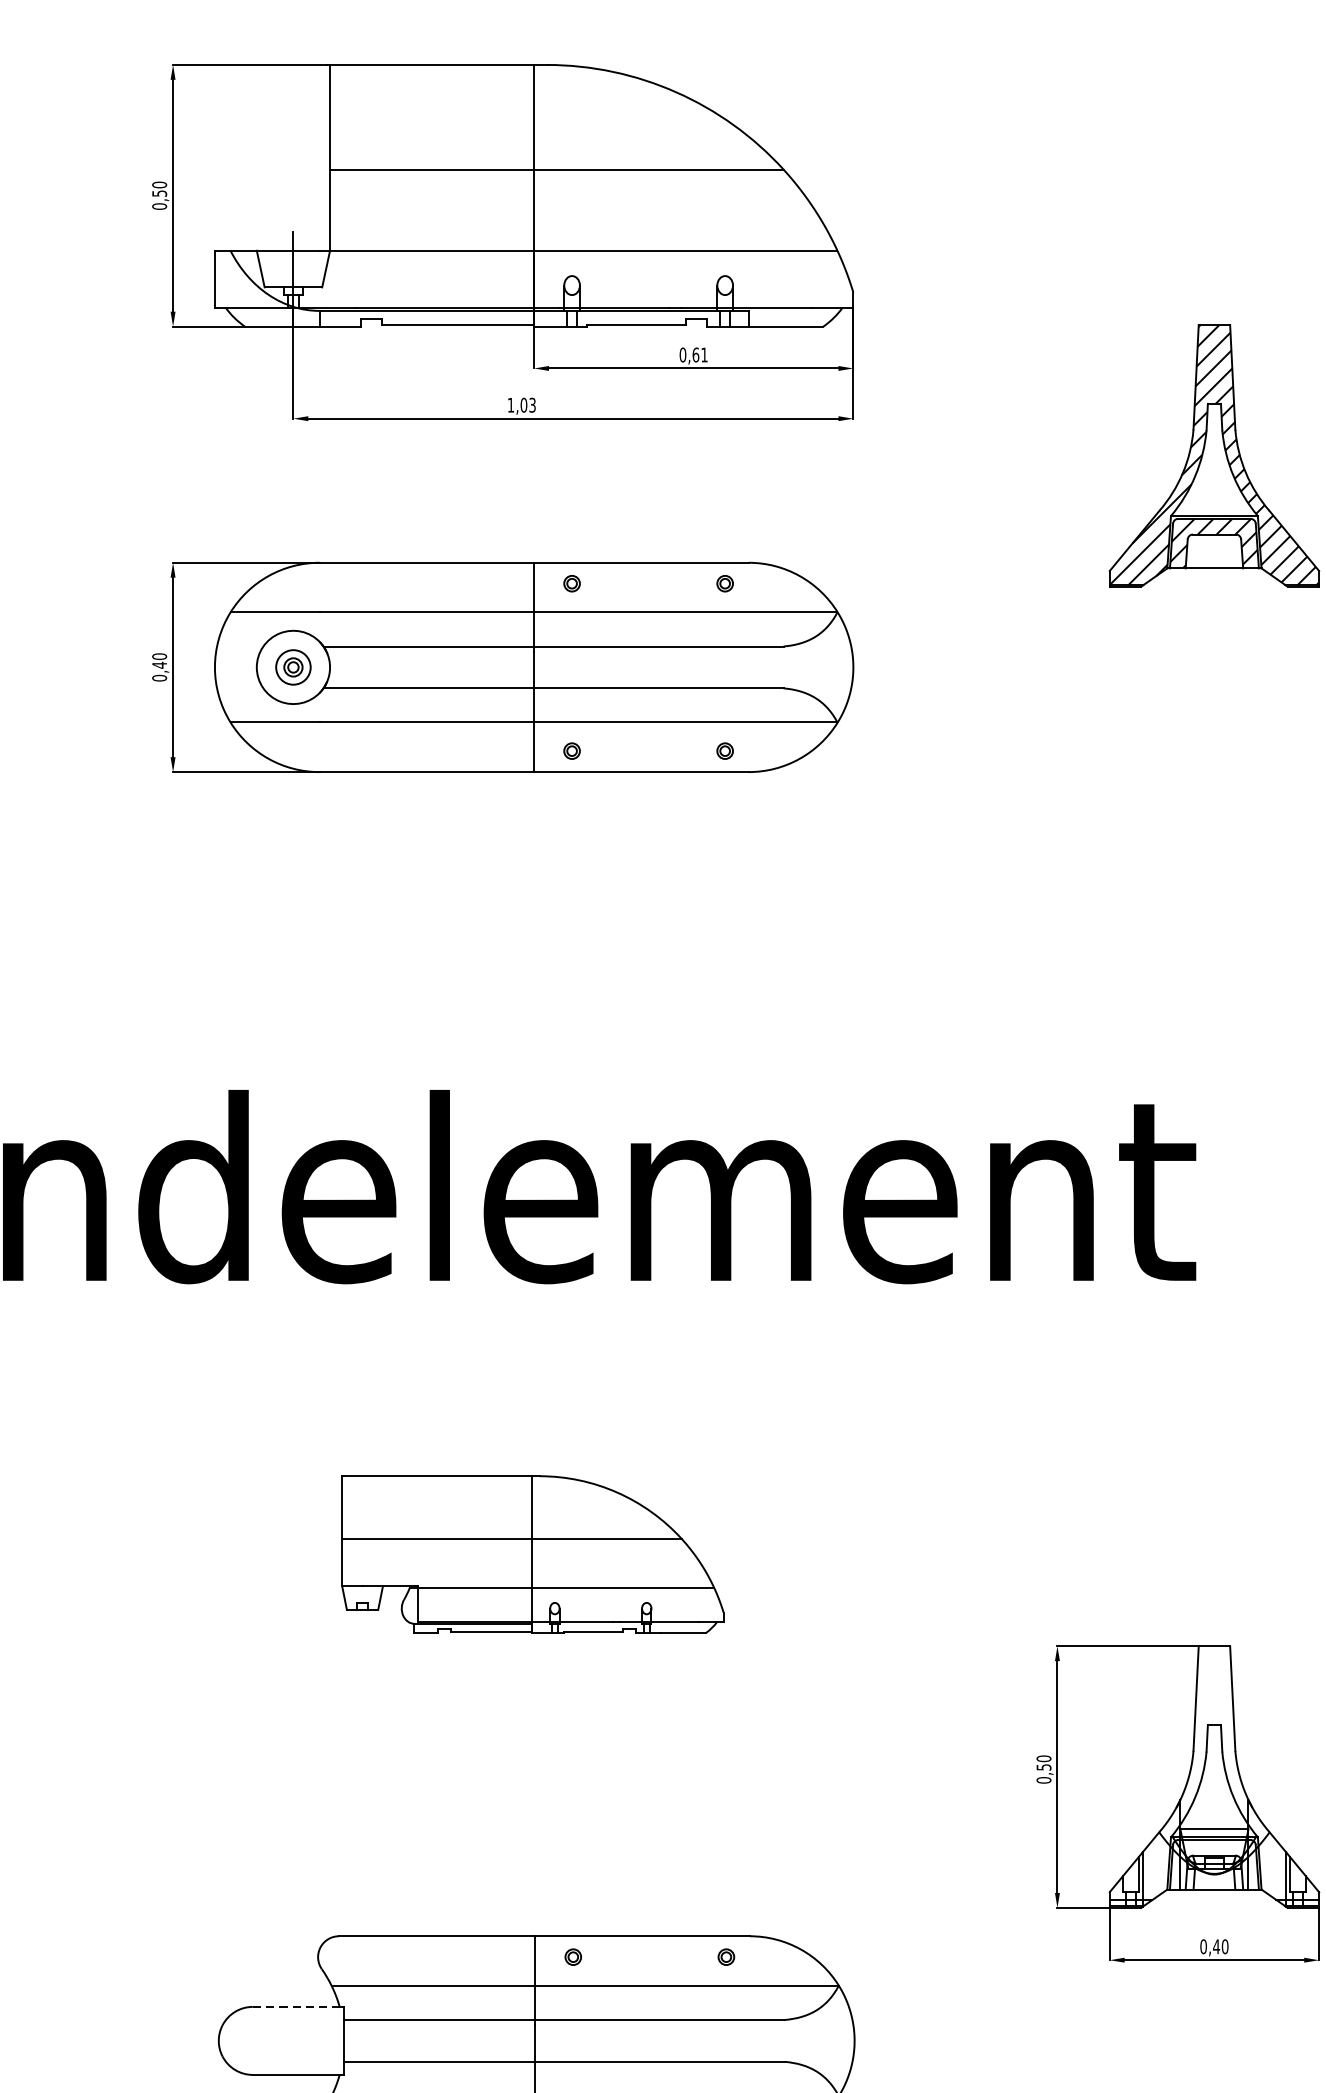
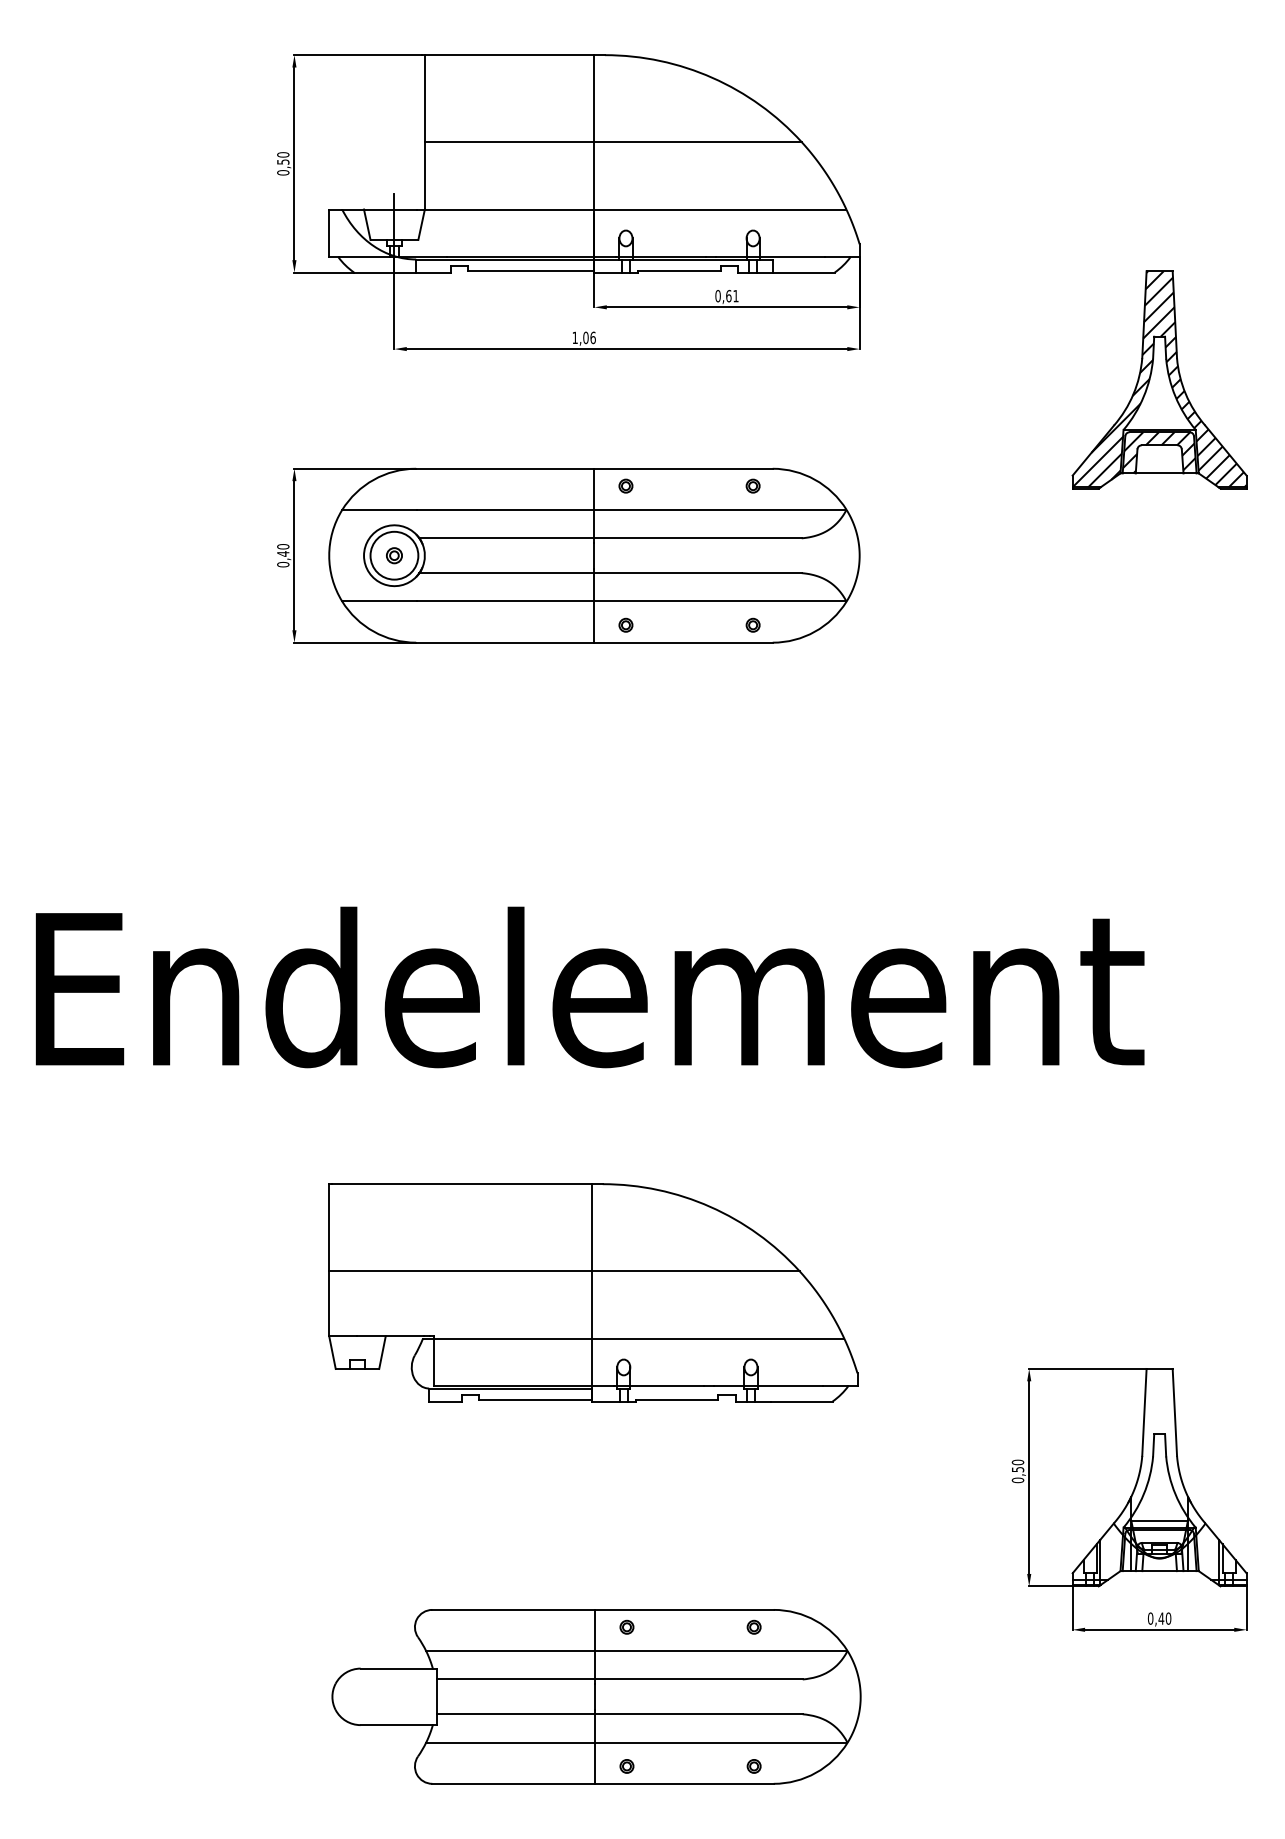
text: (531, 404) -> (592, 337), 1,03 -> 1,06
circle: (293, 667) -> (394, 555), size x1.67
part: (533, 1554) -> (593, 1292), size x1.67
line: (297, 2006) -> (397, 1668), dashed -> solid

